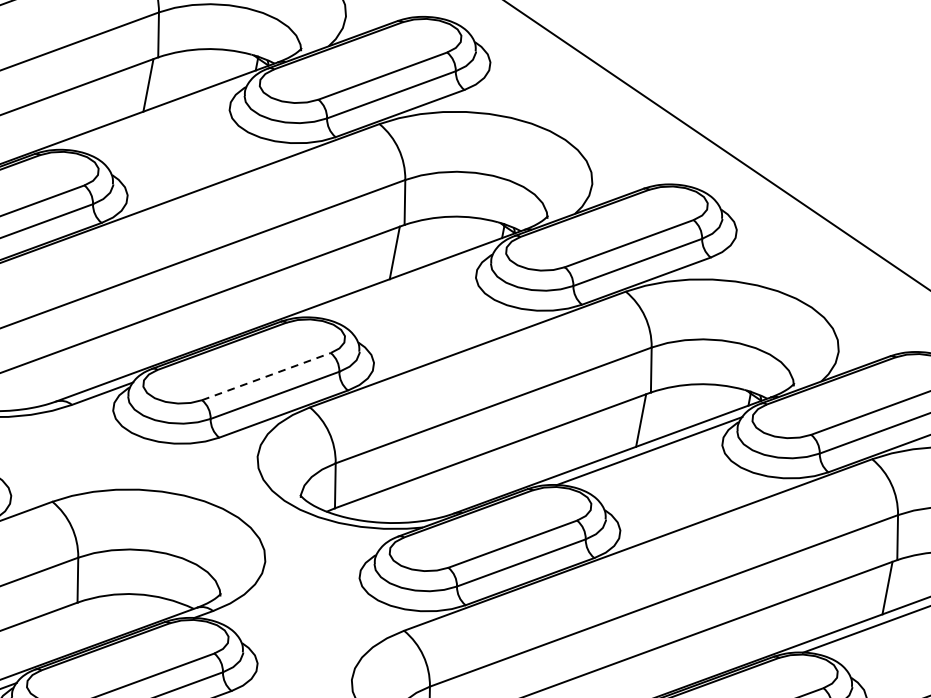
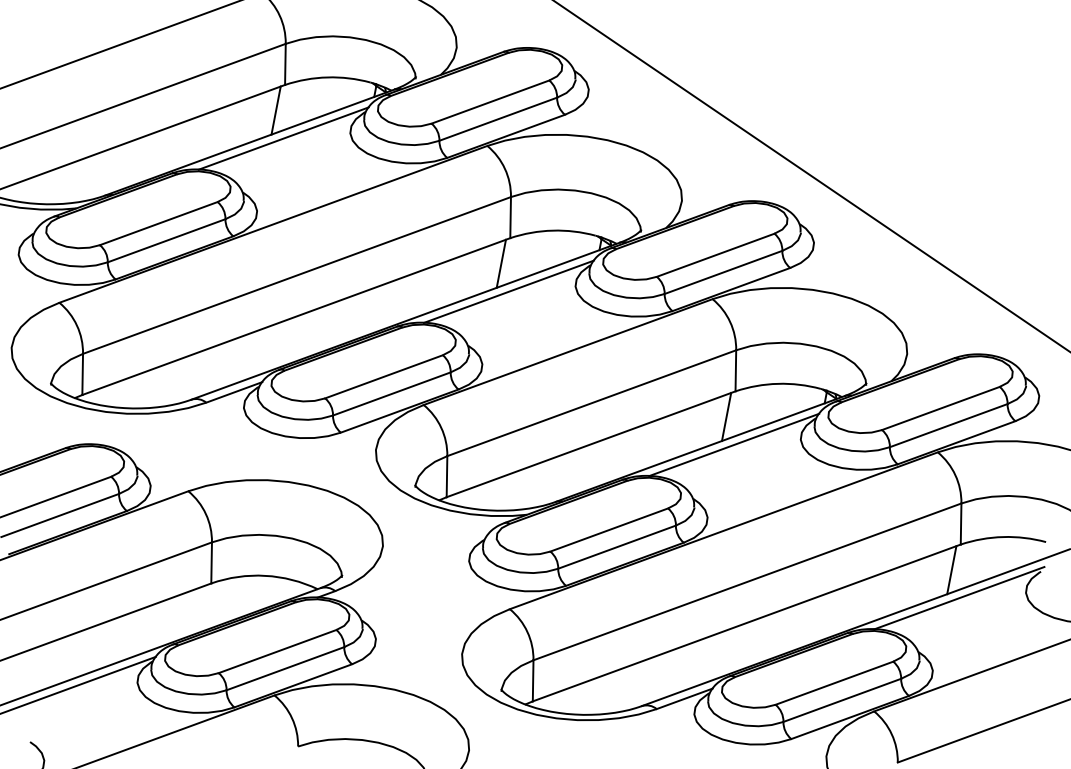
line: (156, 115) -> (283, 138), added
line: (402, 283) -> (508, 291), added
line: (265, 376) -> (383, 376), dashed -> solid

